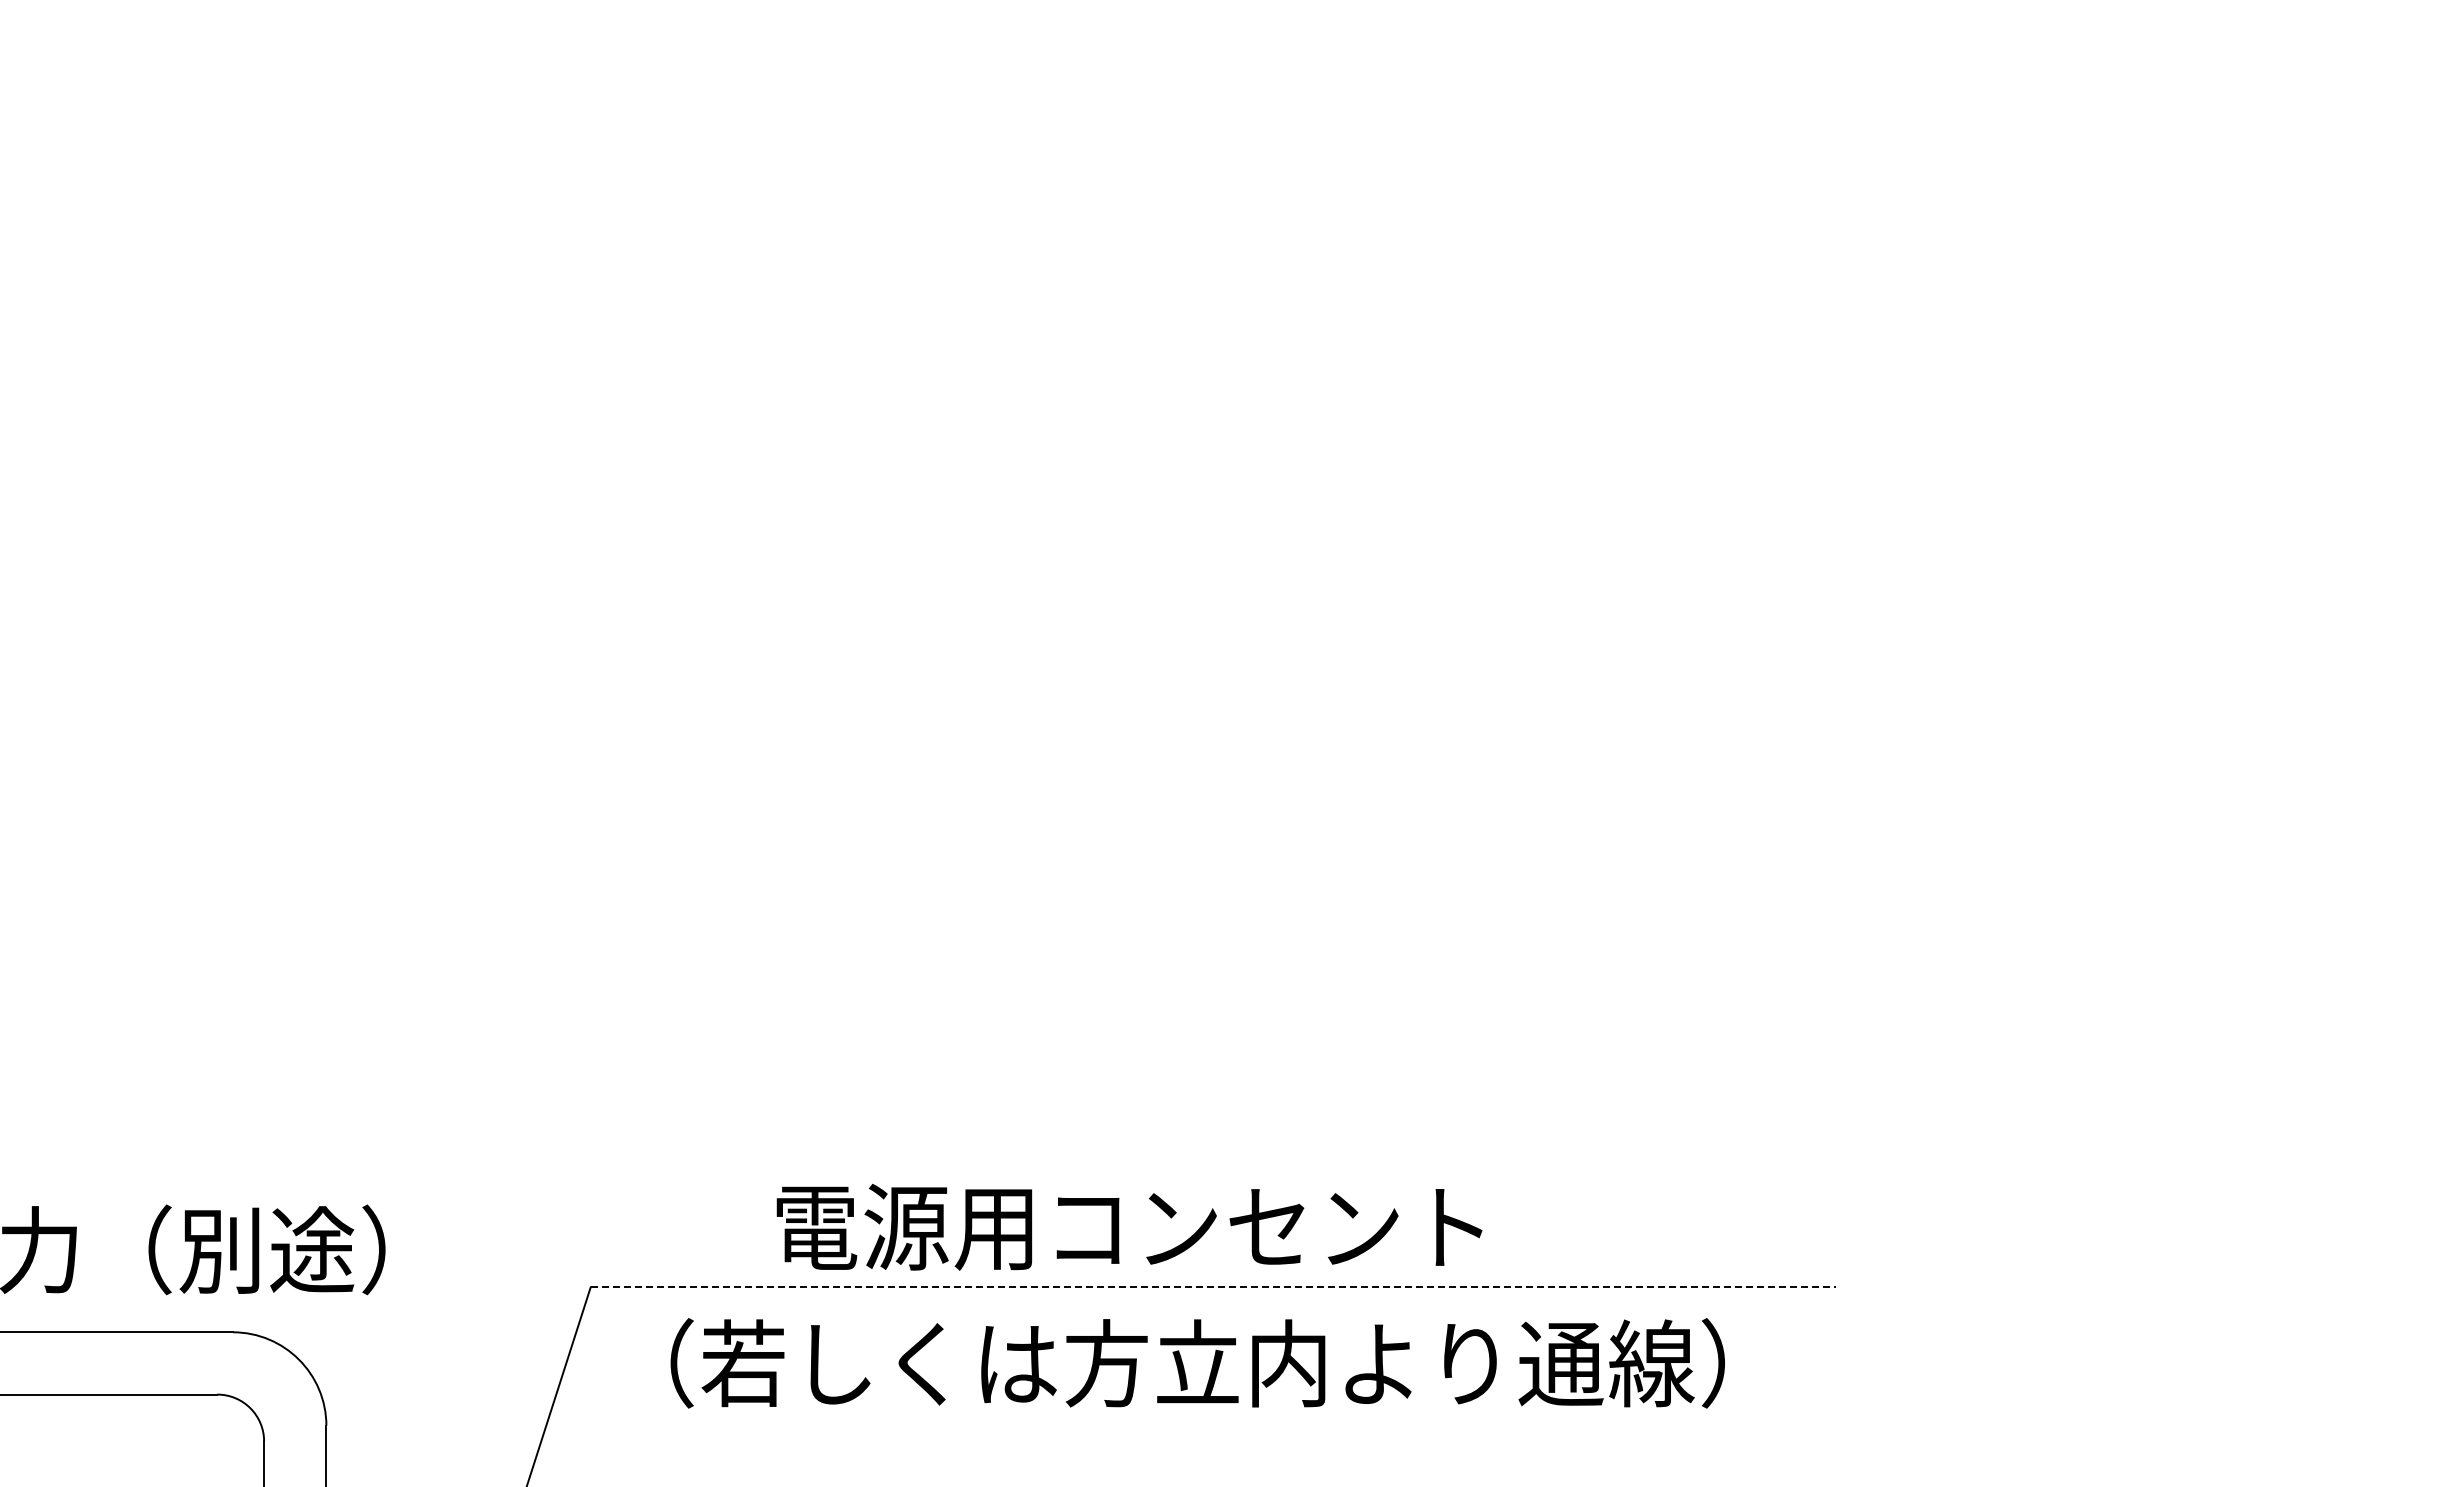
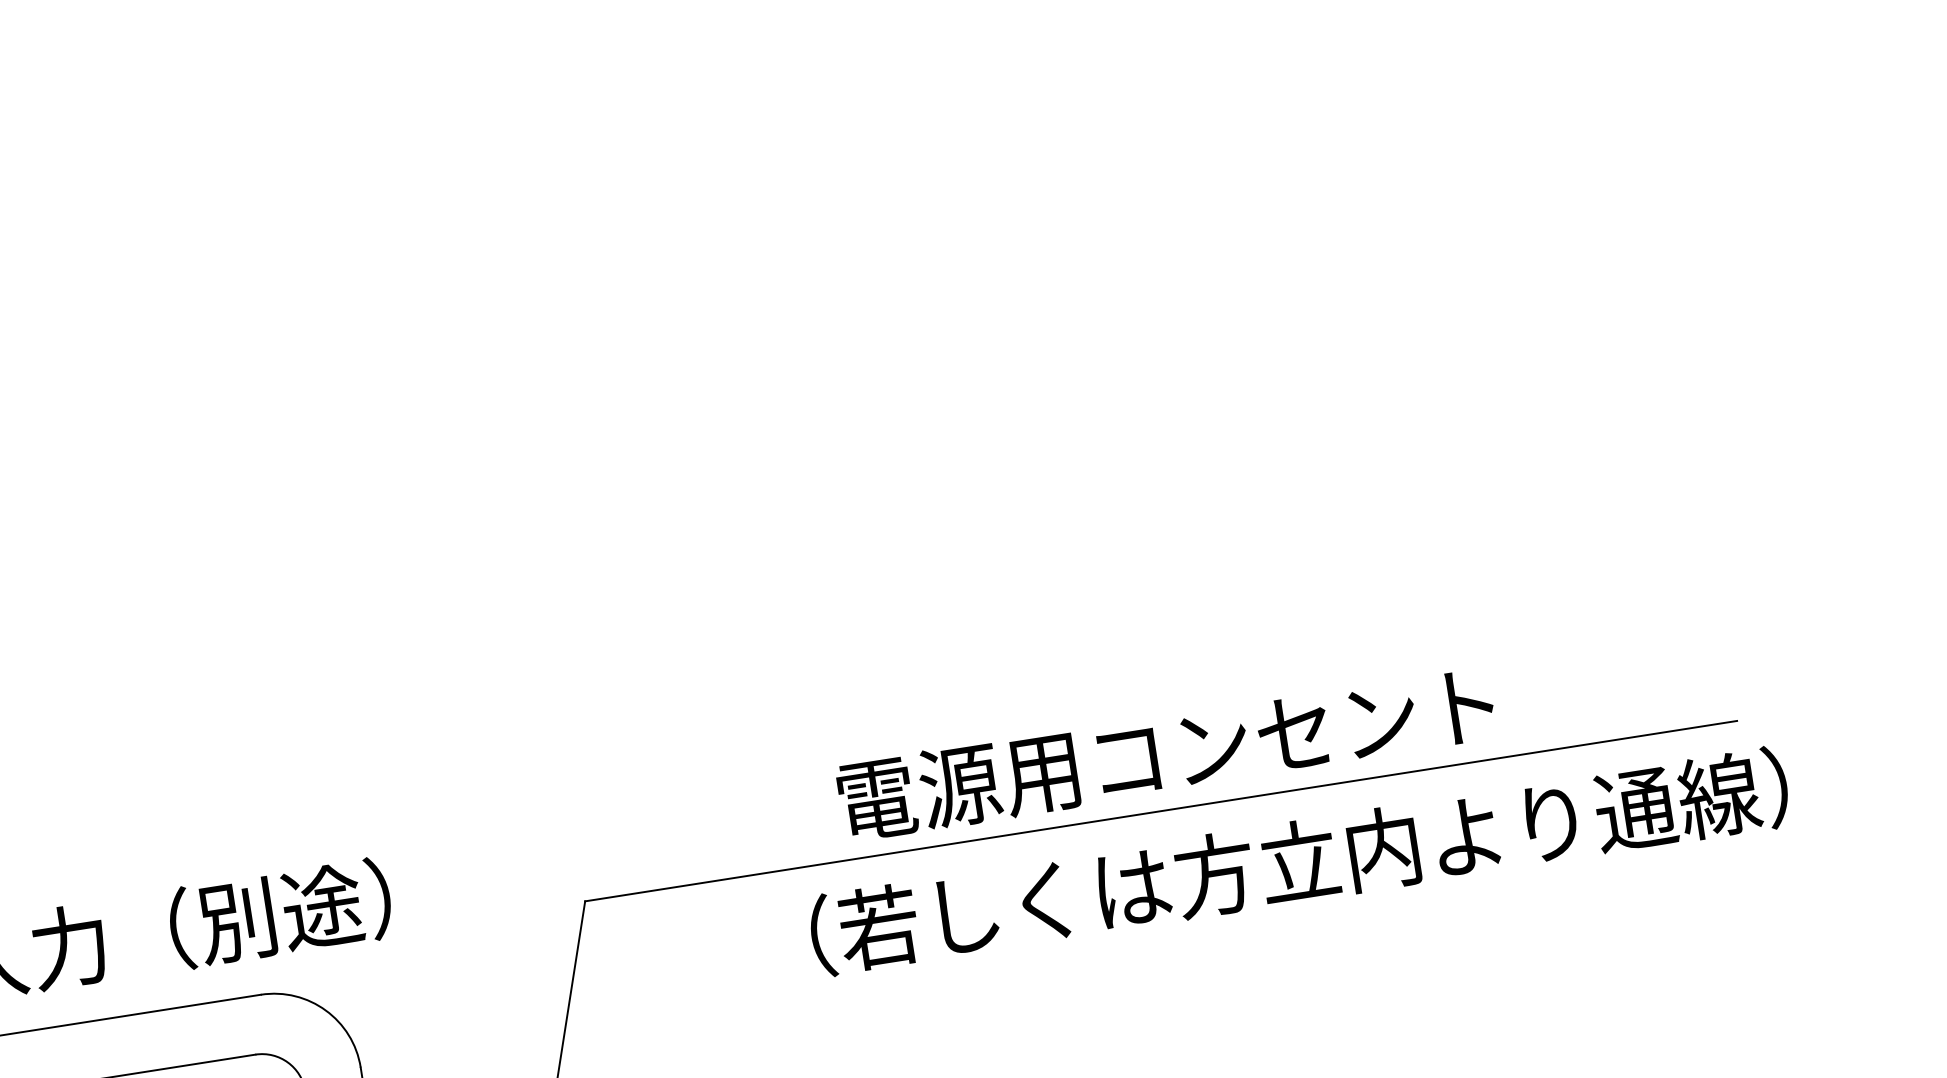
text: (1129, 1226) -> (1166, 752), moved
line: (1213, 1287) -> (1161, 811), dashed -> solid
text: (1197, 1363) -> (1299, 861), moved

